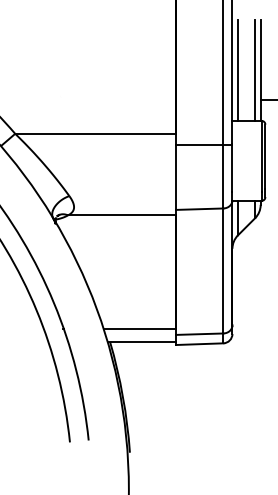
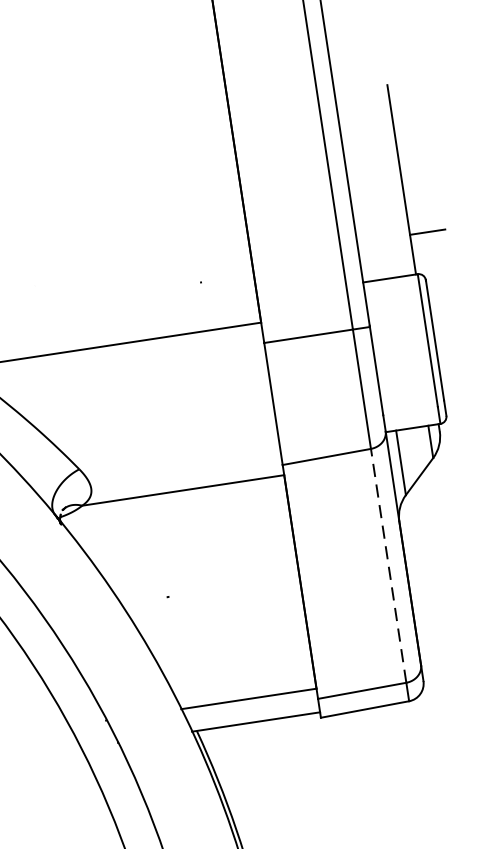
line: (237, 69) -> (358, 184), removed
line: (255, 69) -> (391, 179), removed
line: (223, 270) -> (388, 564), solid -> dashed

